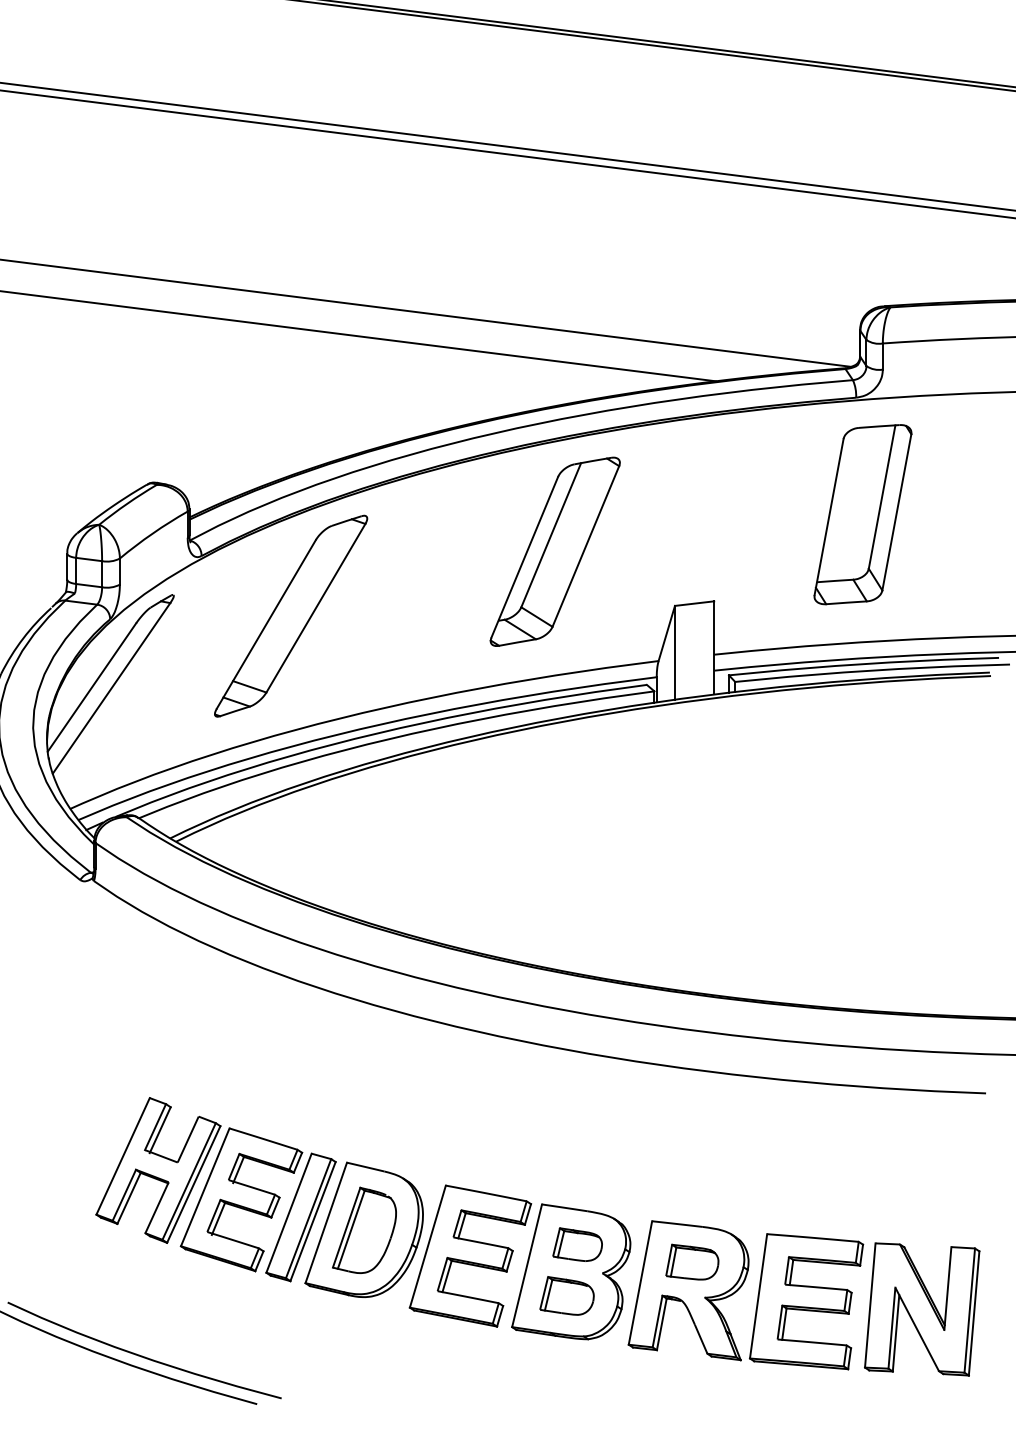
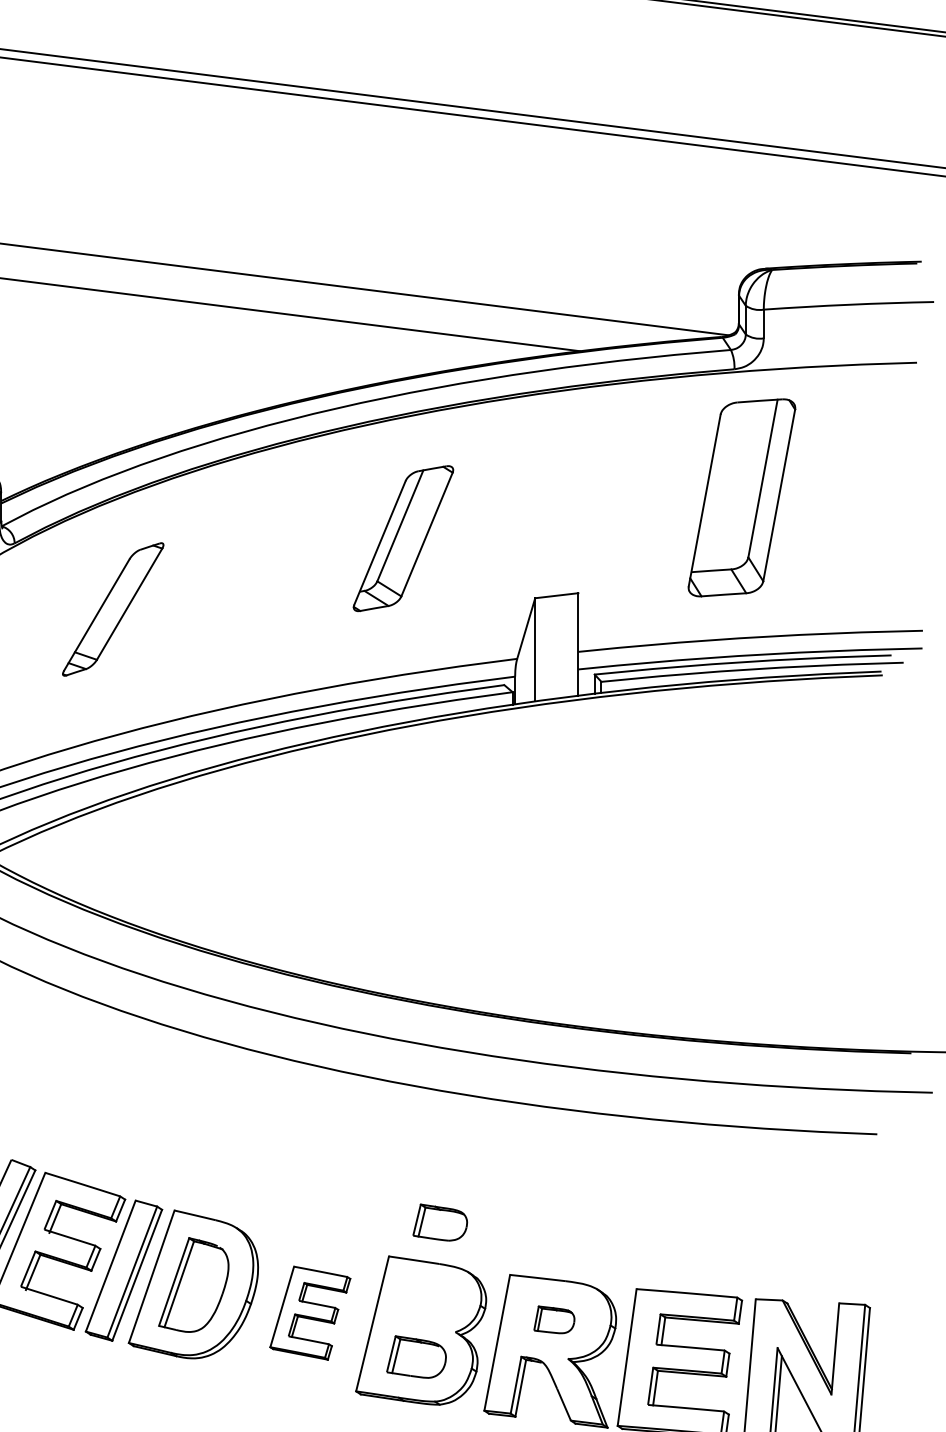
part: (554, 551) -> (402, 538), size x0.7
part: (291, 615) -> (113, 608), size x0.6
part: (577, 1244) -> (440, 1222), moved
part: (470, 1255) -> (310, 1312), size x0.6
part: (692, 1261) -> (554, 1319), size x0.7

